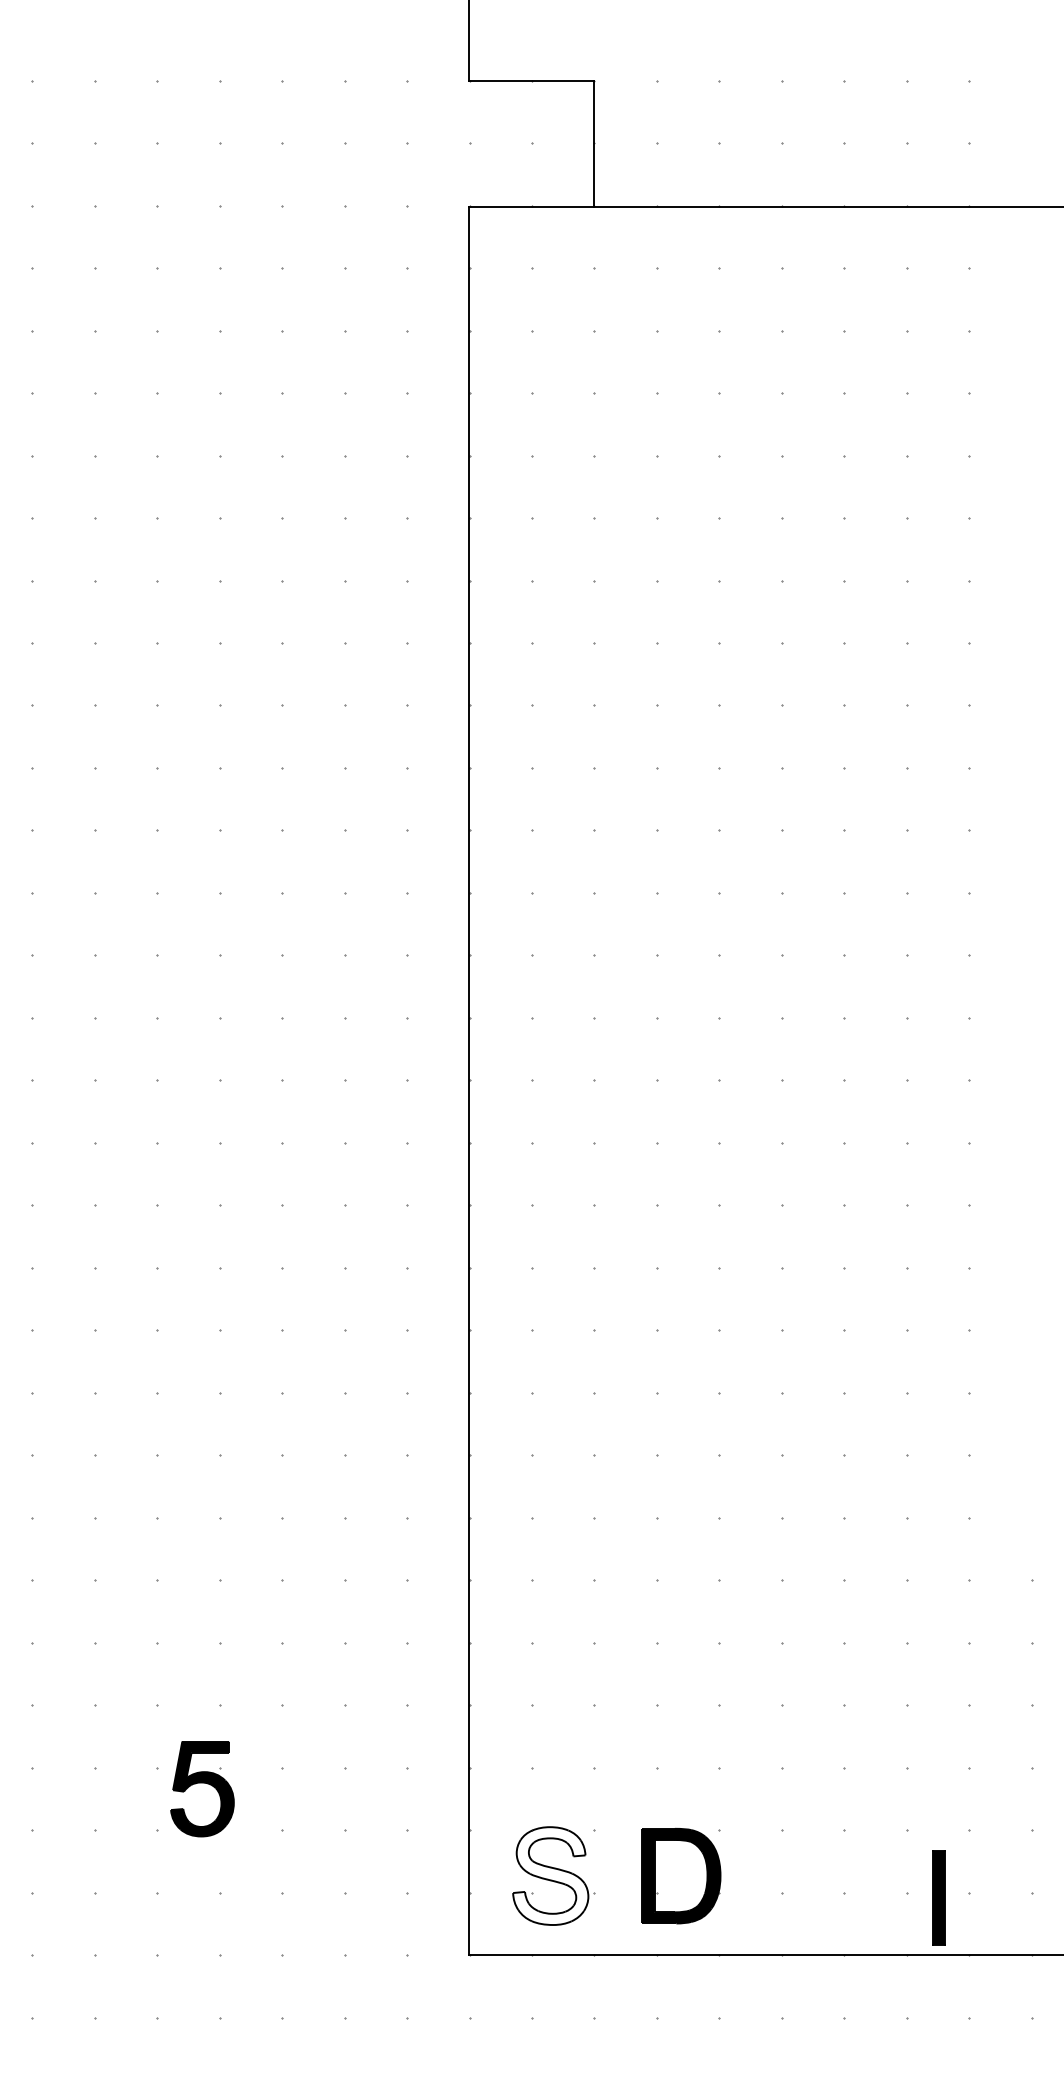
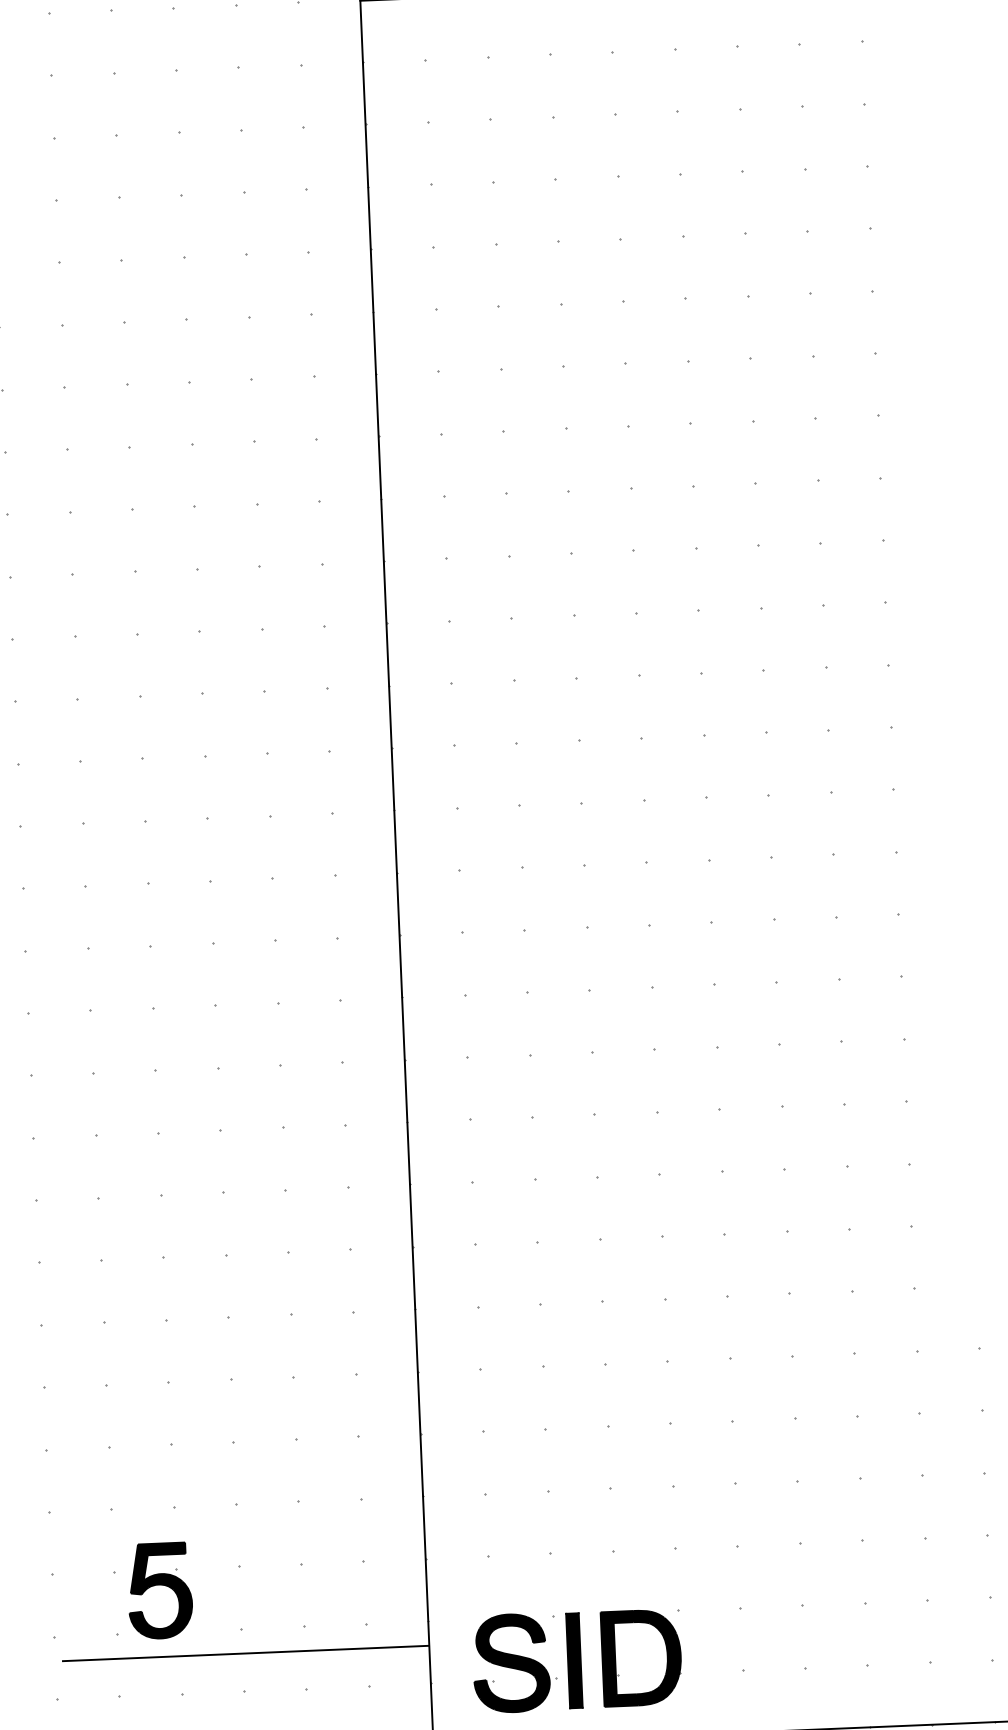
line: (285, 1855) -> (245, 1653), added
fill: (550, 1876) -> (511, 1663), added
part: (938, 1897) -> (573, 1660), moved

